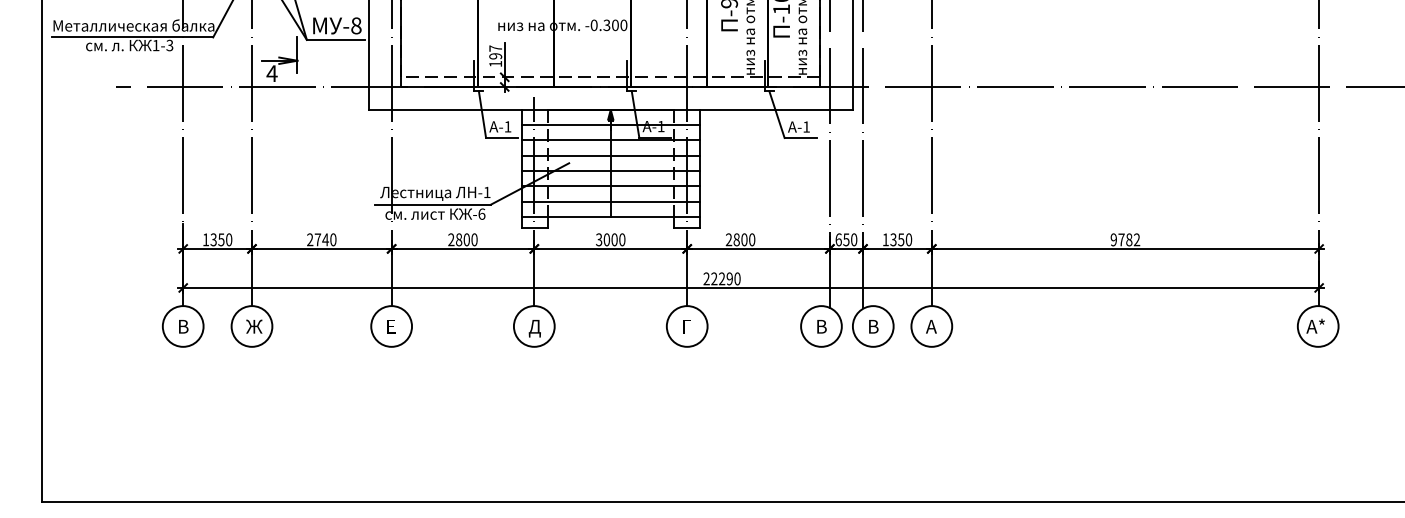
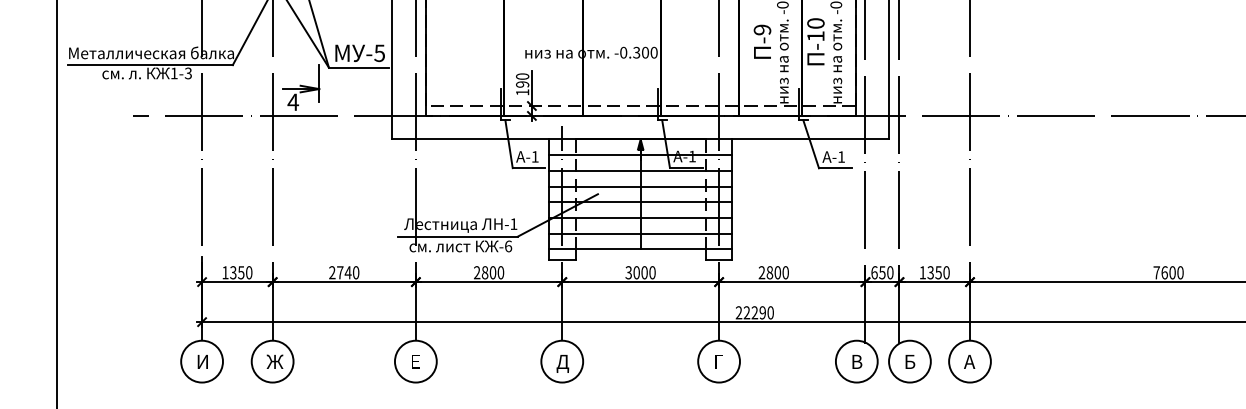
text: (356, 25) -> (379, 52), -8 -> -5
text: (495, 48) -> (522, 76), 197 -> 190
text: (1125, 239) -> (1168, 272), 9782 -> 7600
text: (876, 325) -> (913, 360), В -> Б
text: (184, 326) -> (203, 361), В -> И

